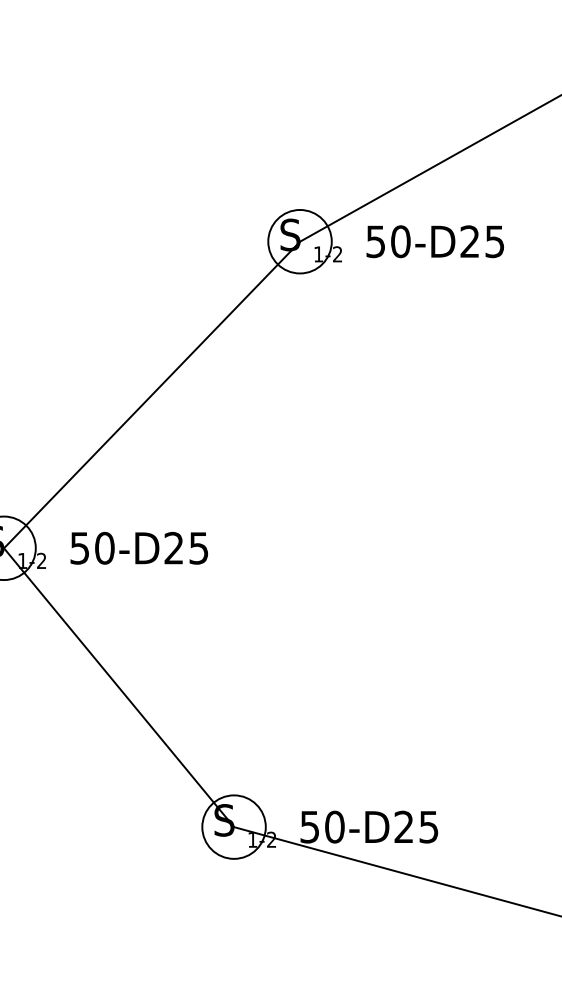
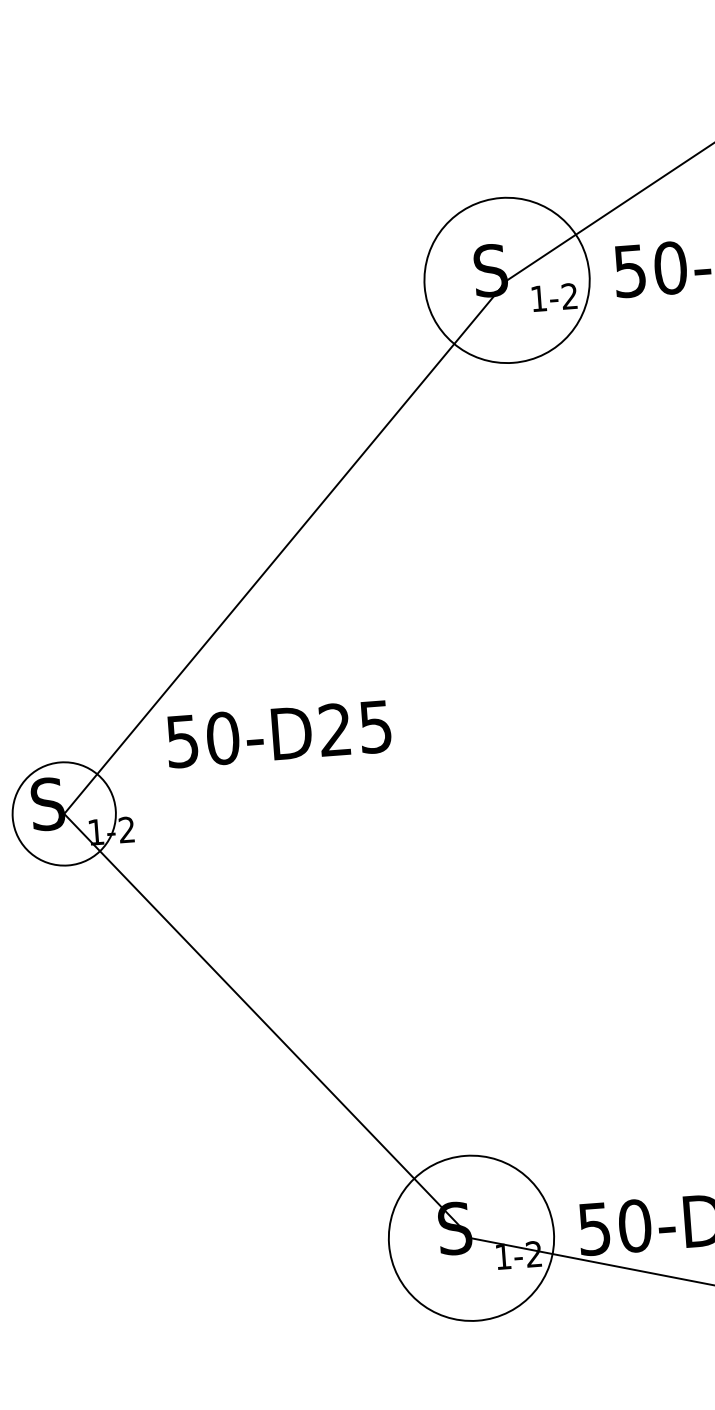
circle: (299, 241) -> (506, 280), size x1.6
text: (138, 548) -> (277, 734), moved
circle: (233, 826) -> (470, 1237), size x1.6

